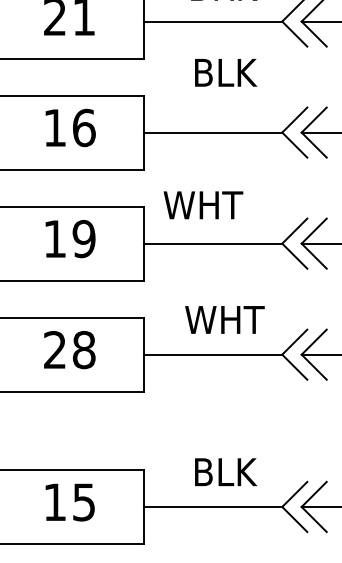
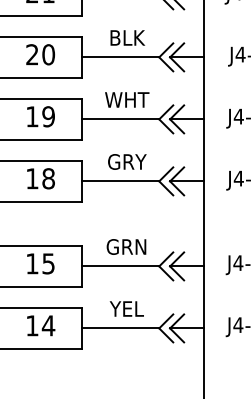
text: (225, 71) -> (127, 37), moved
text: (69, 127) -> (40, 54), 16 -> 20
text: (203, 204) -> (127, 99), moved
text: (225, 319) -> (127, 161), WHT -> GRY
text: (55, 349) -> (32, 178), 28 -> 18
text: (223, 471) -> (126, 246), BLK -> GRN

